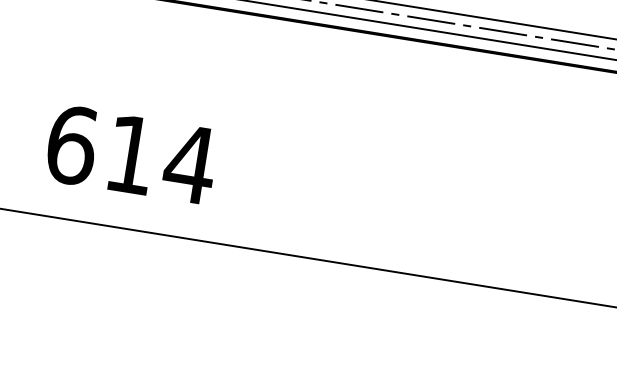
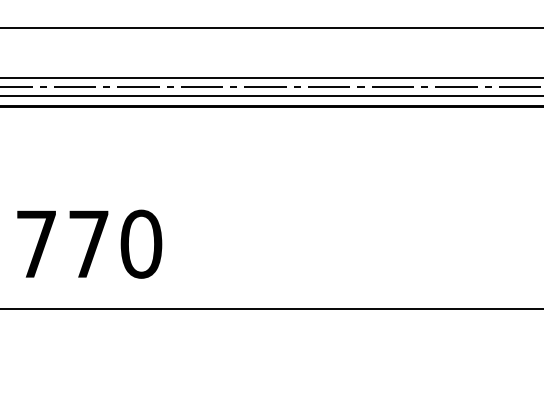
text: (131, 153) -> (89, 243), 614 -> 770

